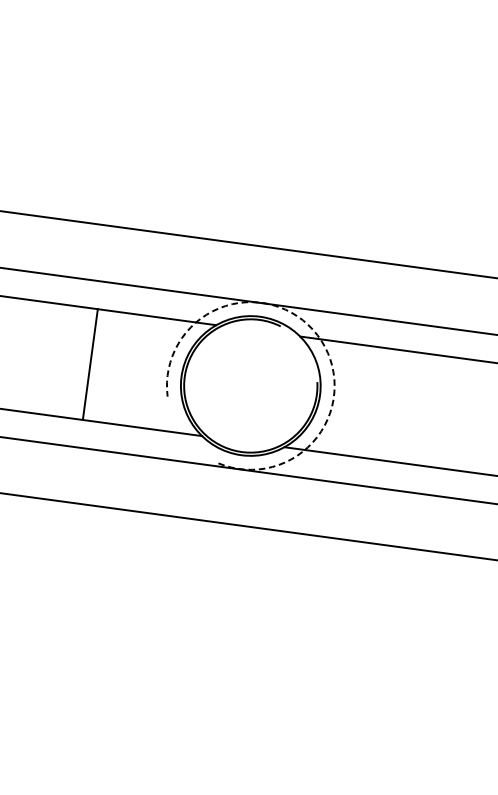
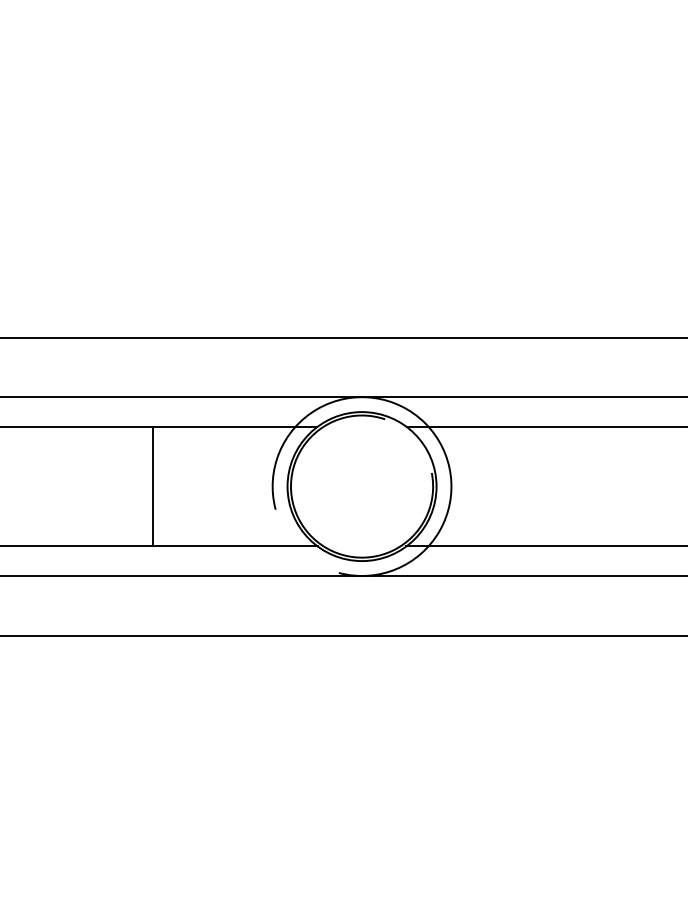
arc: (317, 335) -> (425, 423), dashed -> solid
line: (90, 364) -> (153, 486), moved

